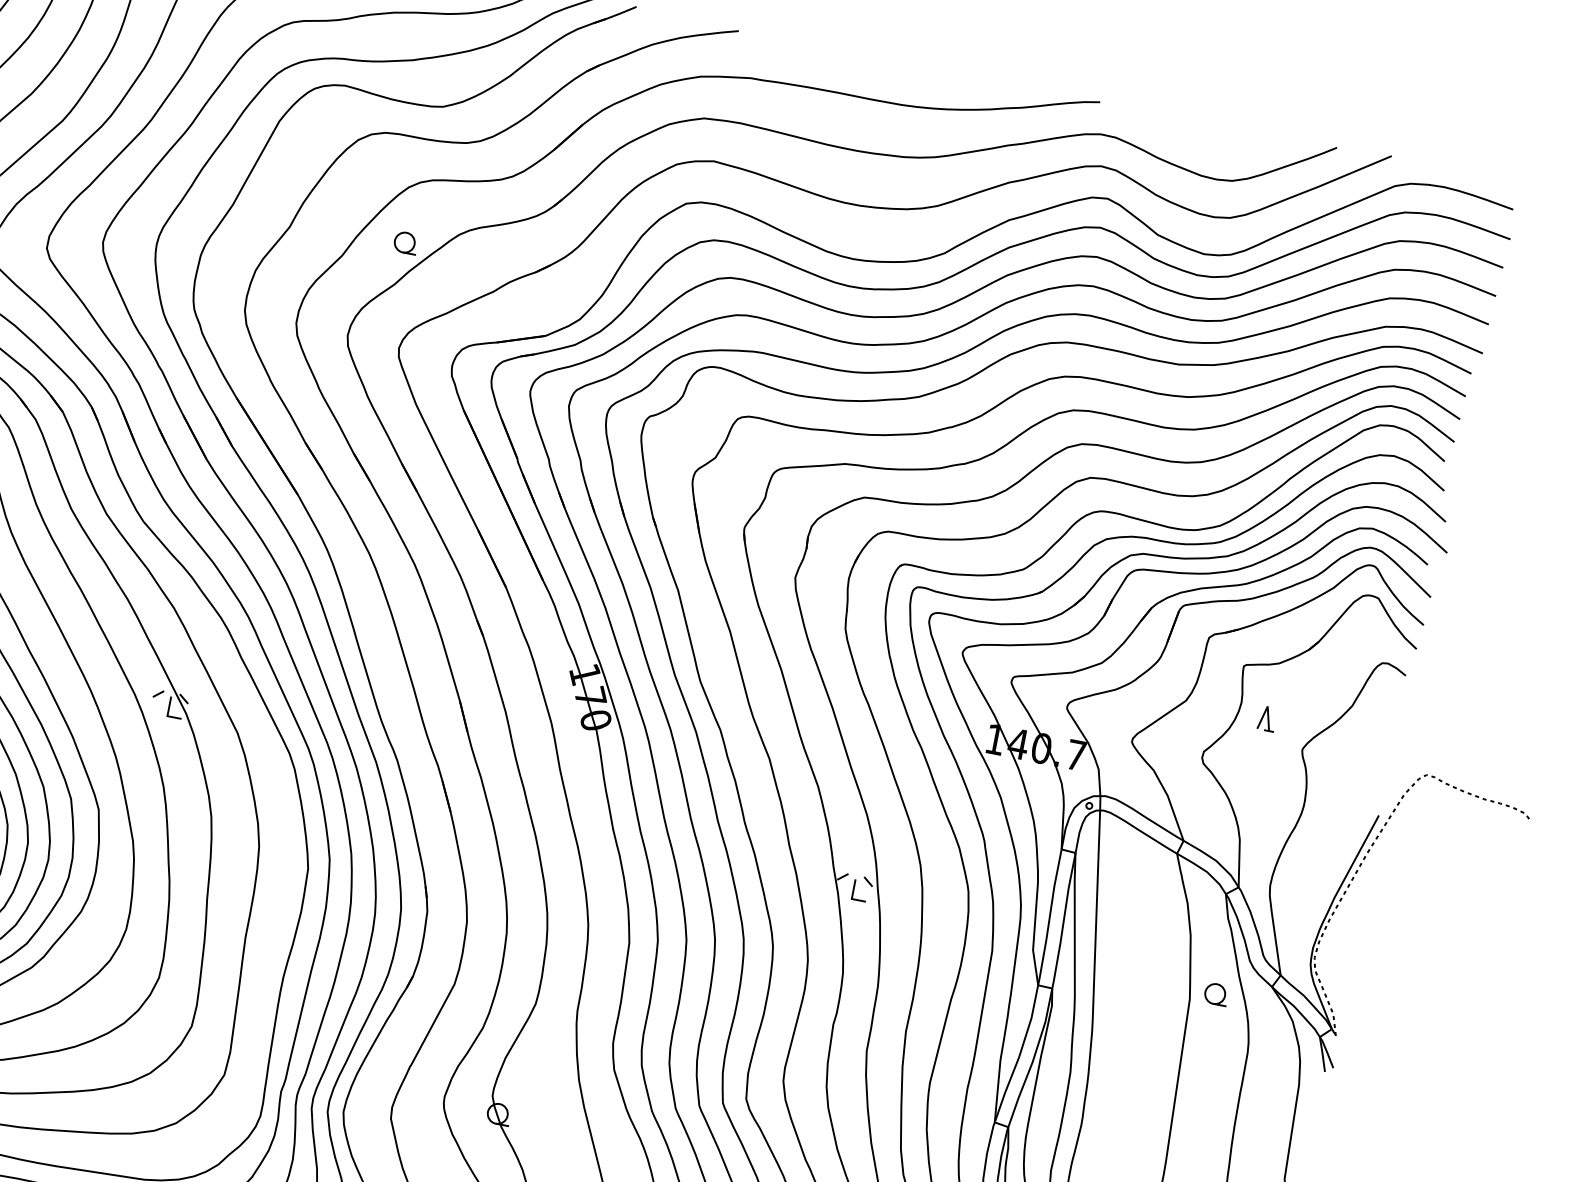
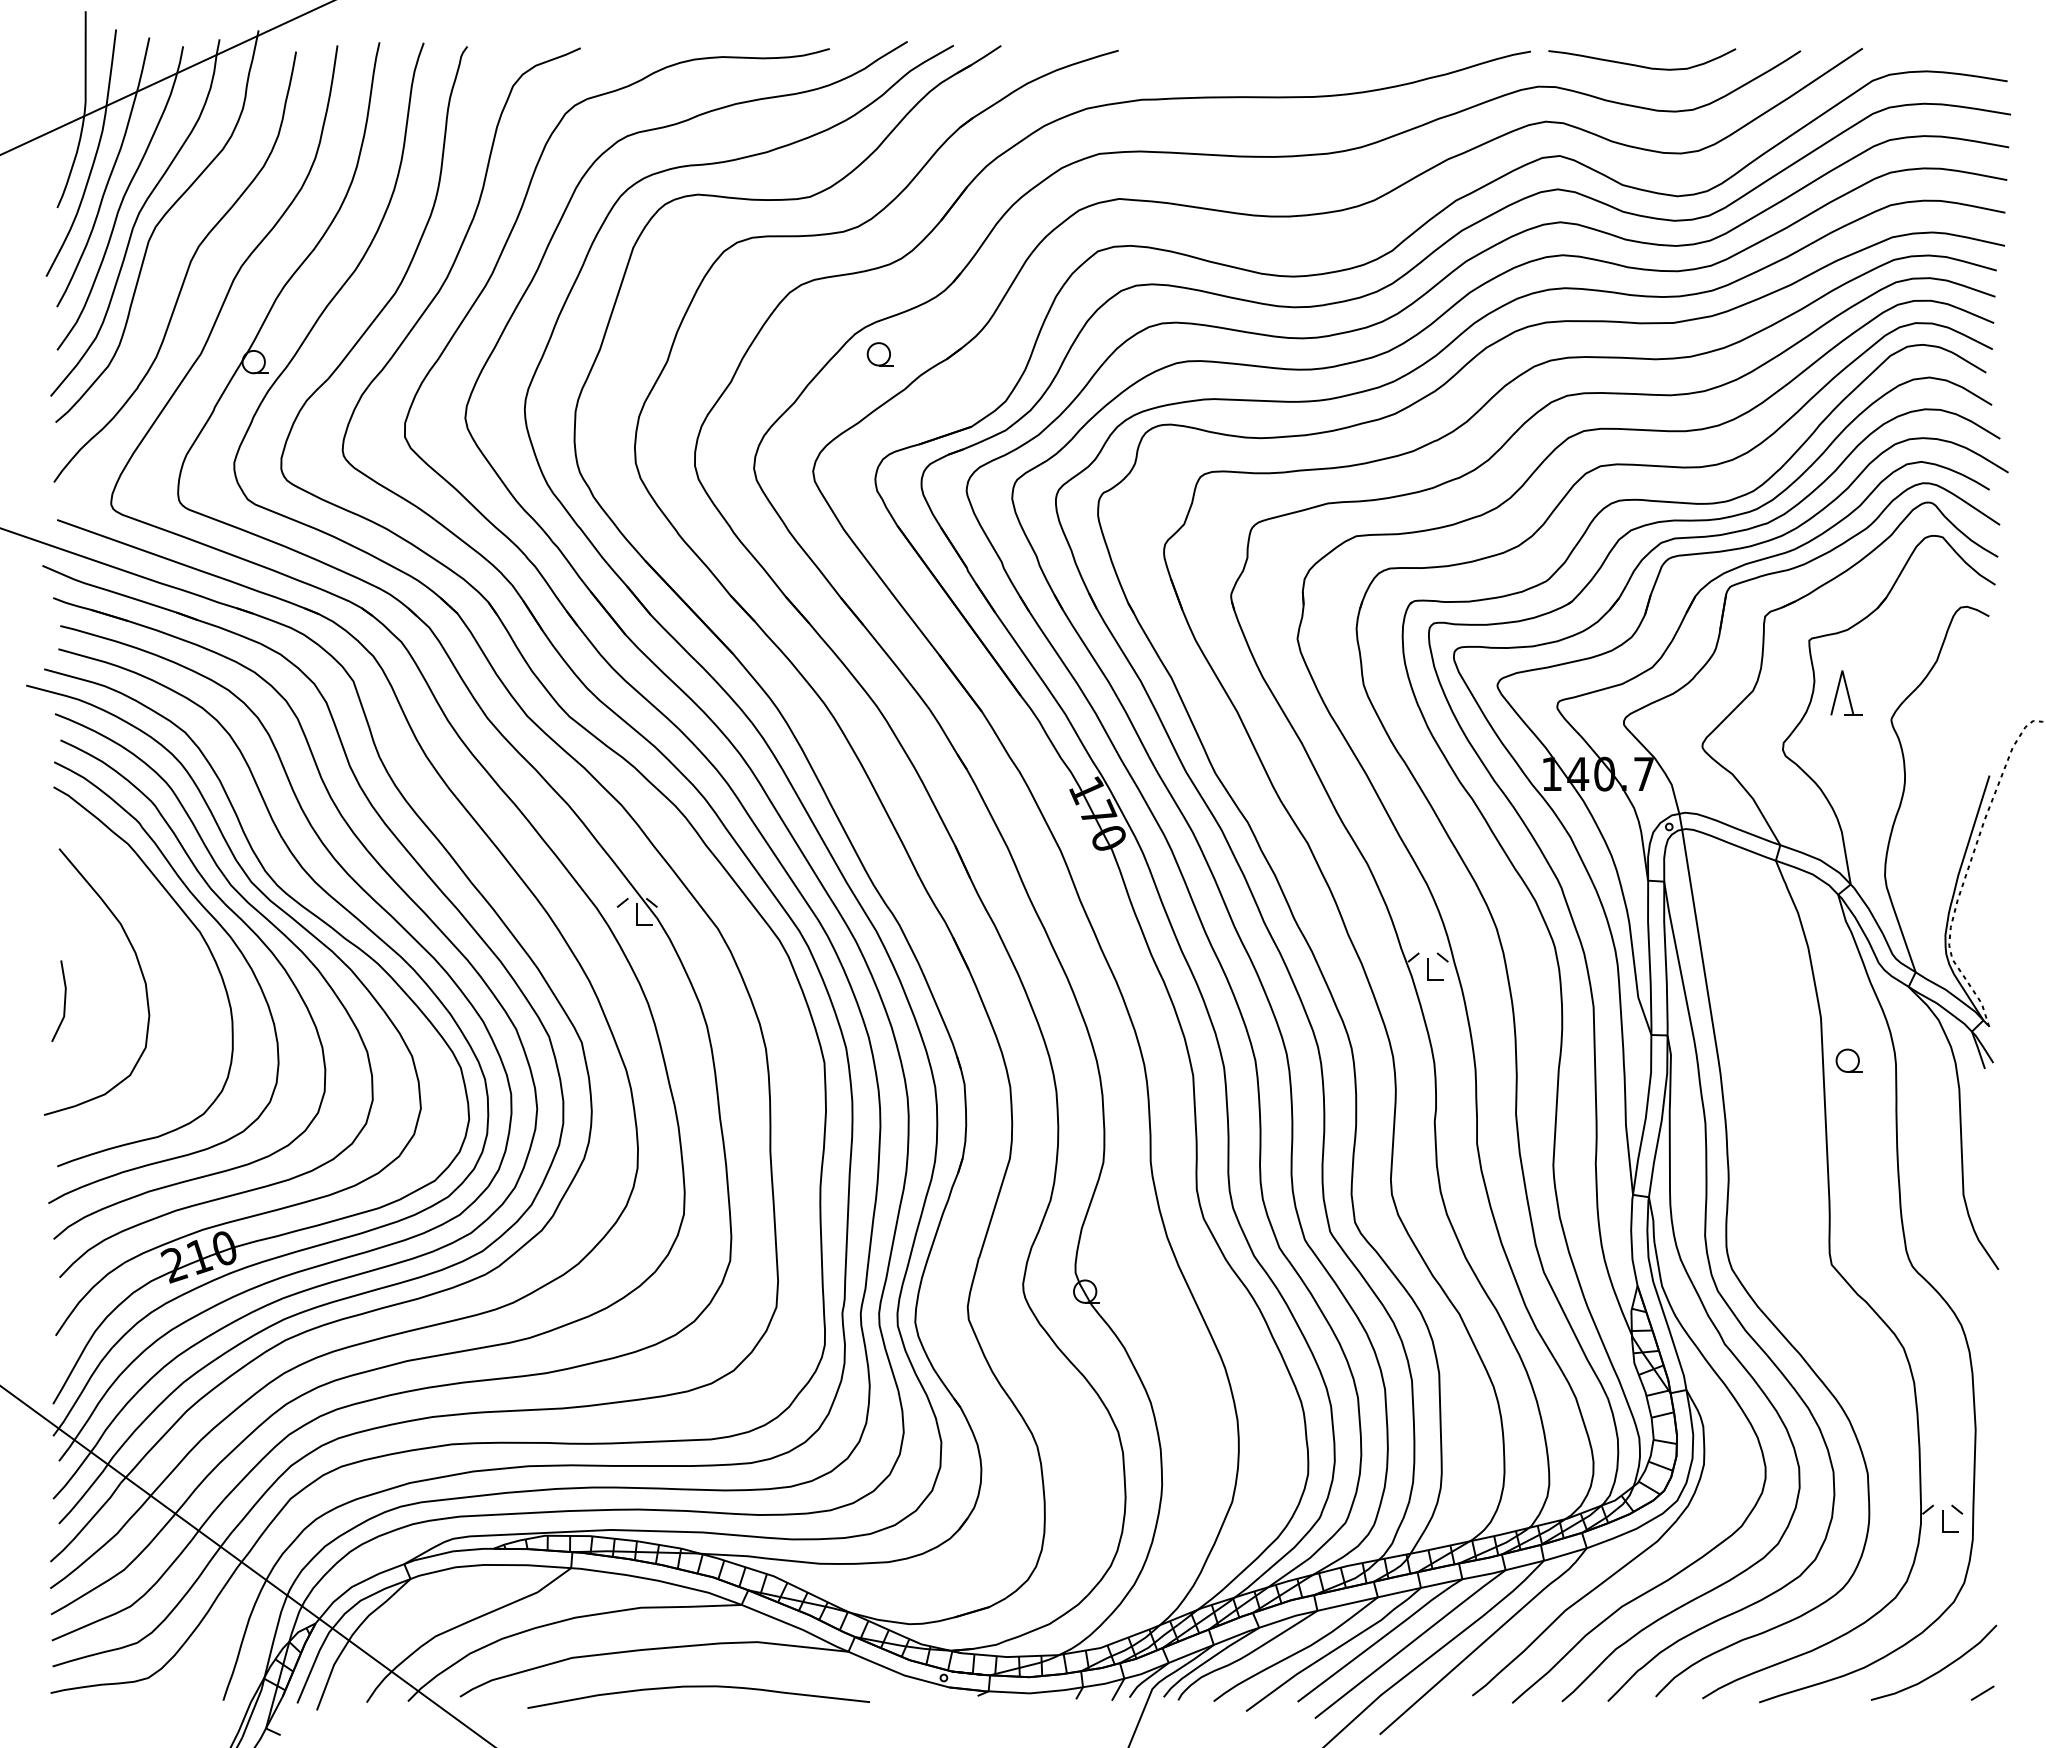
curve: (1195, 133) -> (1642, 65), added
part: (405, 242) -> (879, 354), moved
part: (1267, 718) -> (1846, 692), size x1.67
part: (1215, 993) -> (1848, 1060), moved

